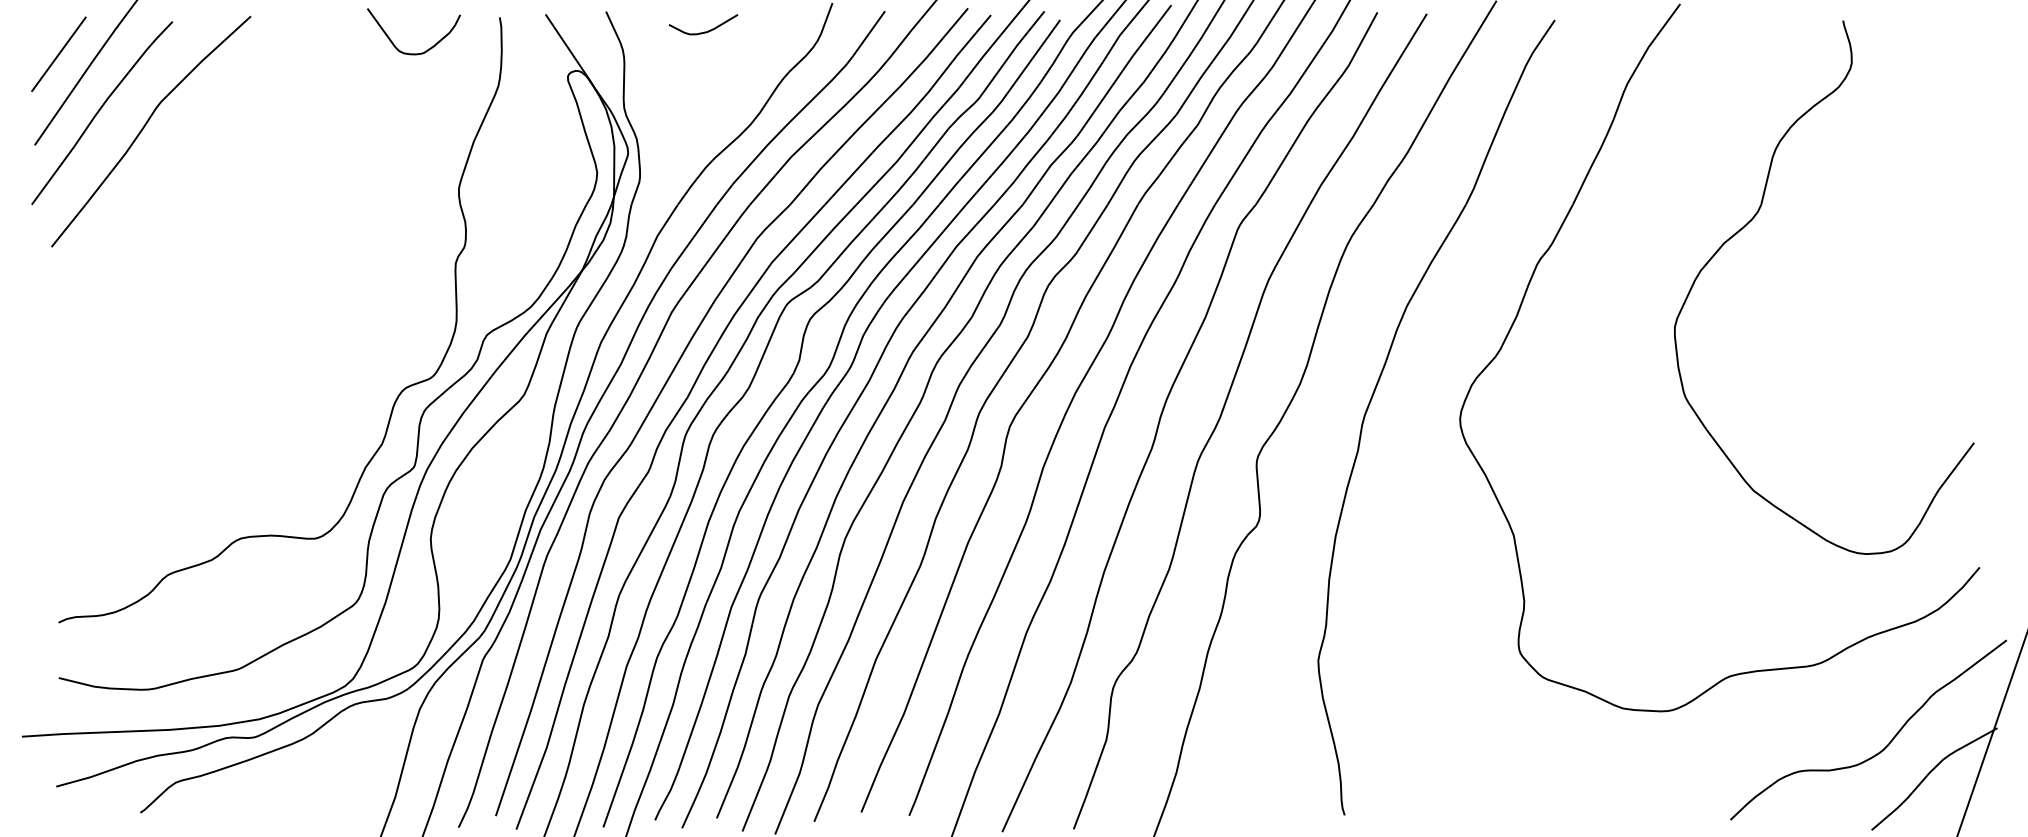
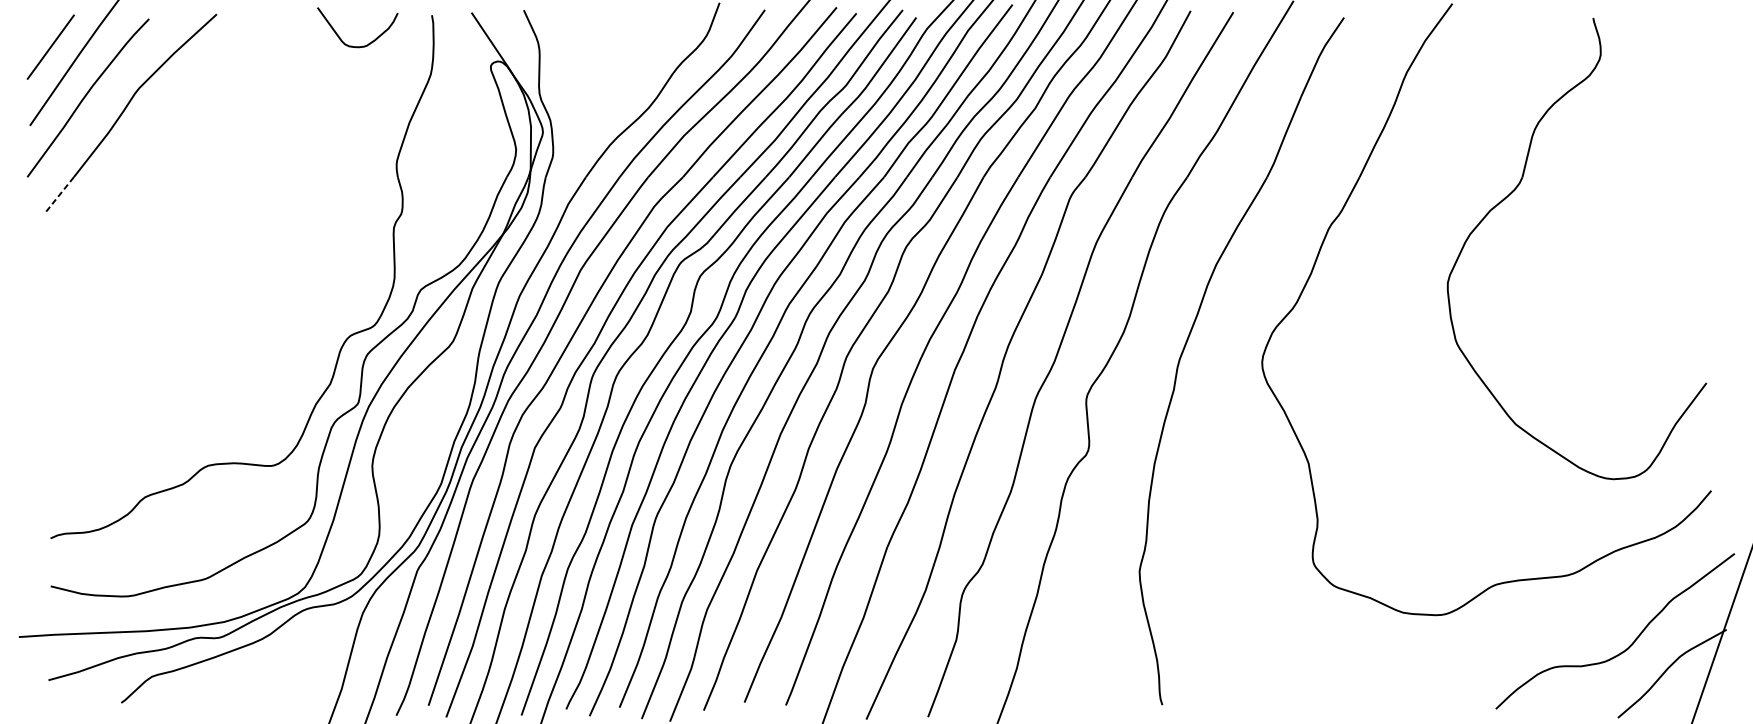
curve: (704, 31) -> (608, 27), removed
line: (68, 226) -> (59, 196), solid -> dashed

